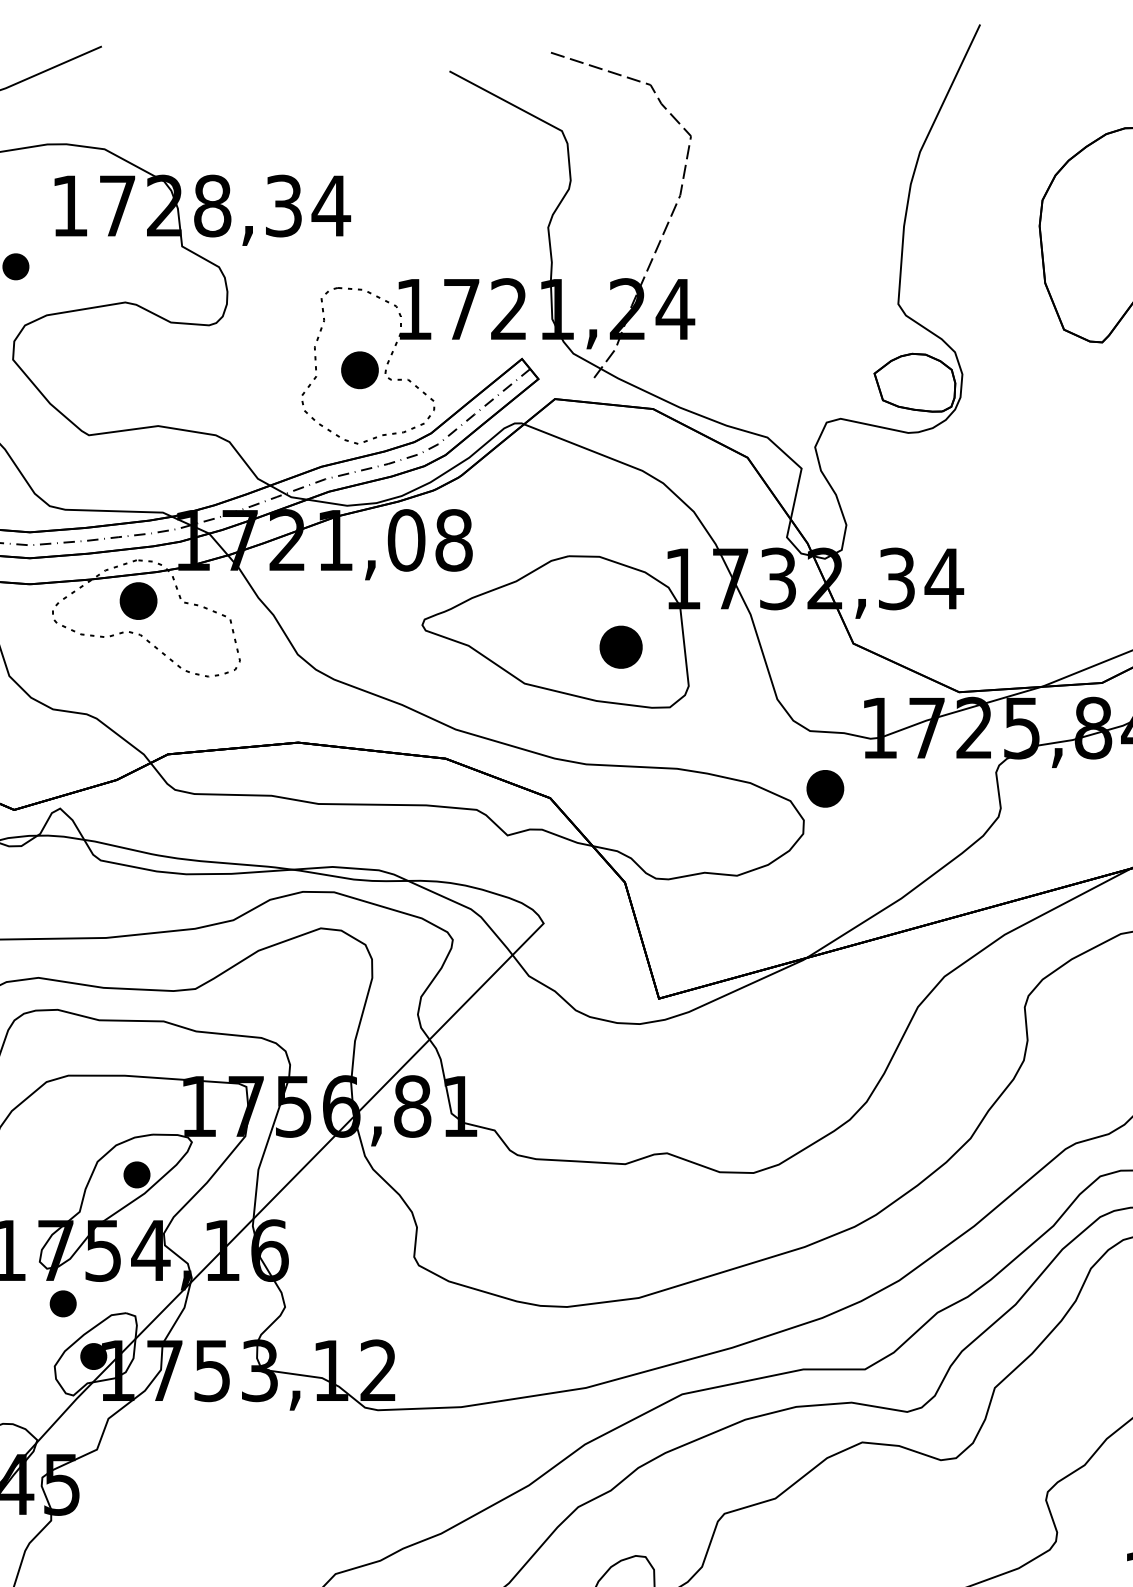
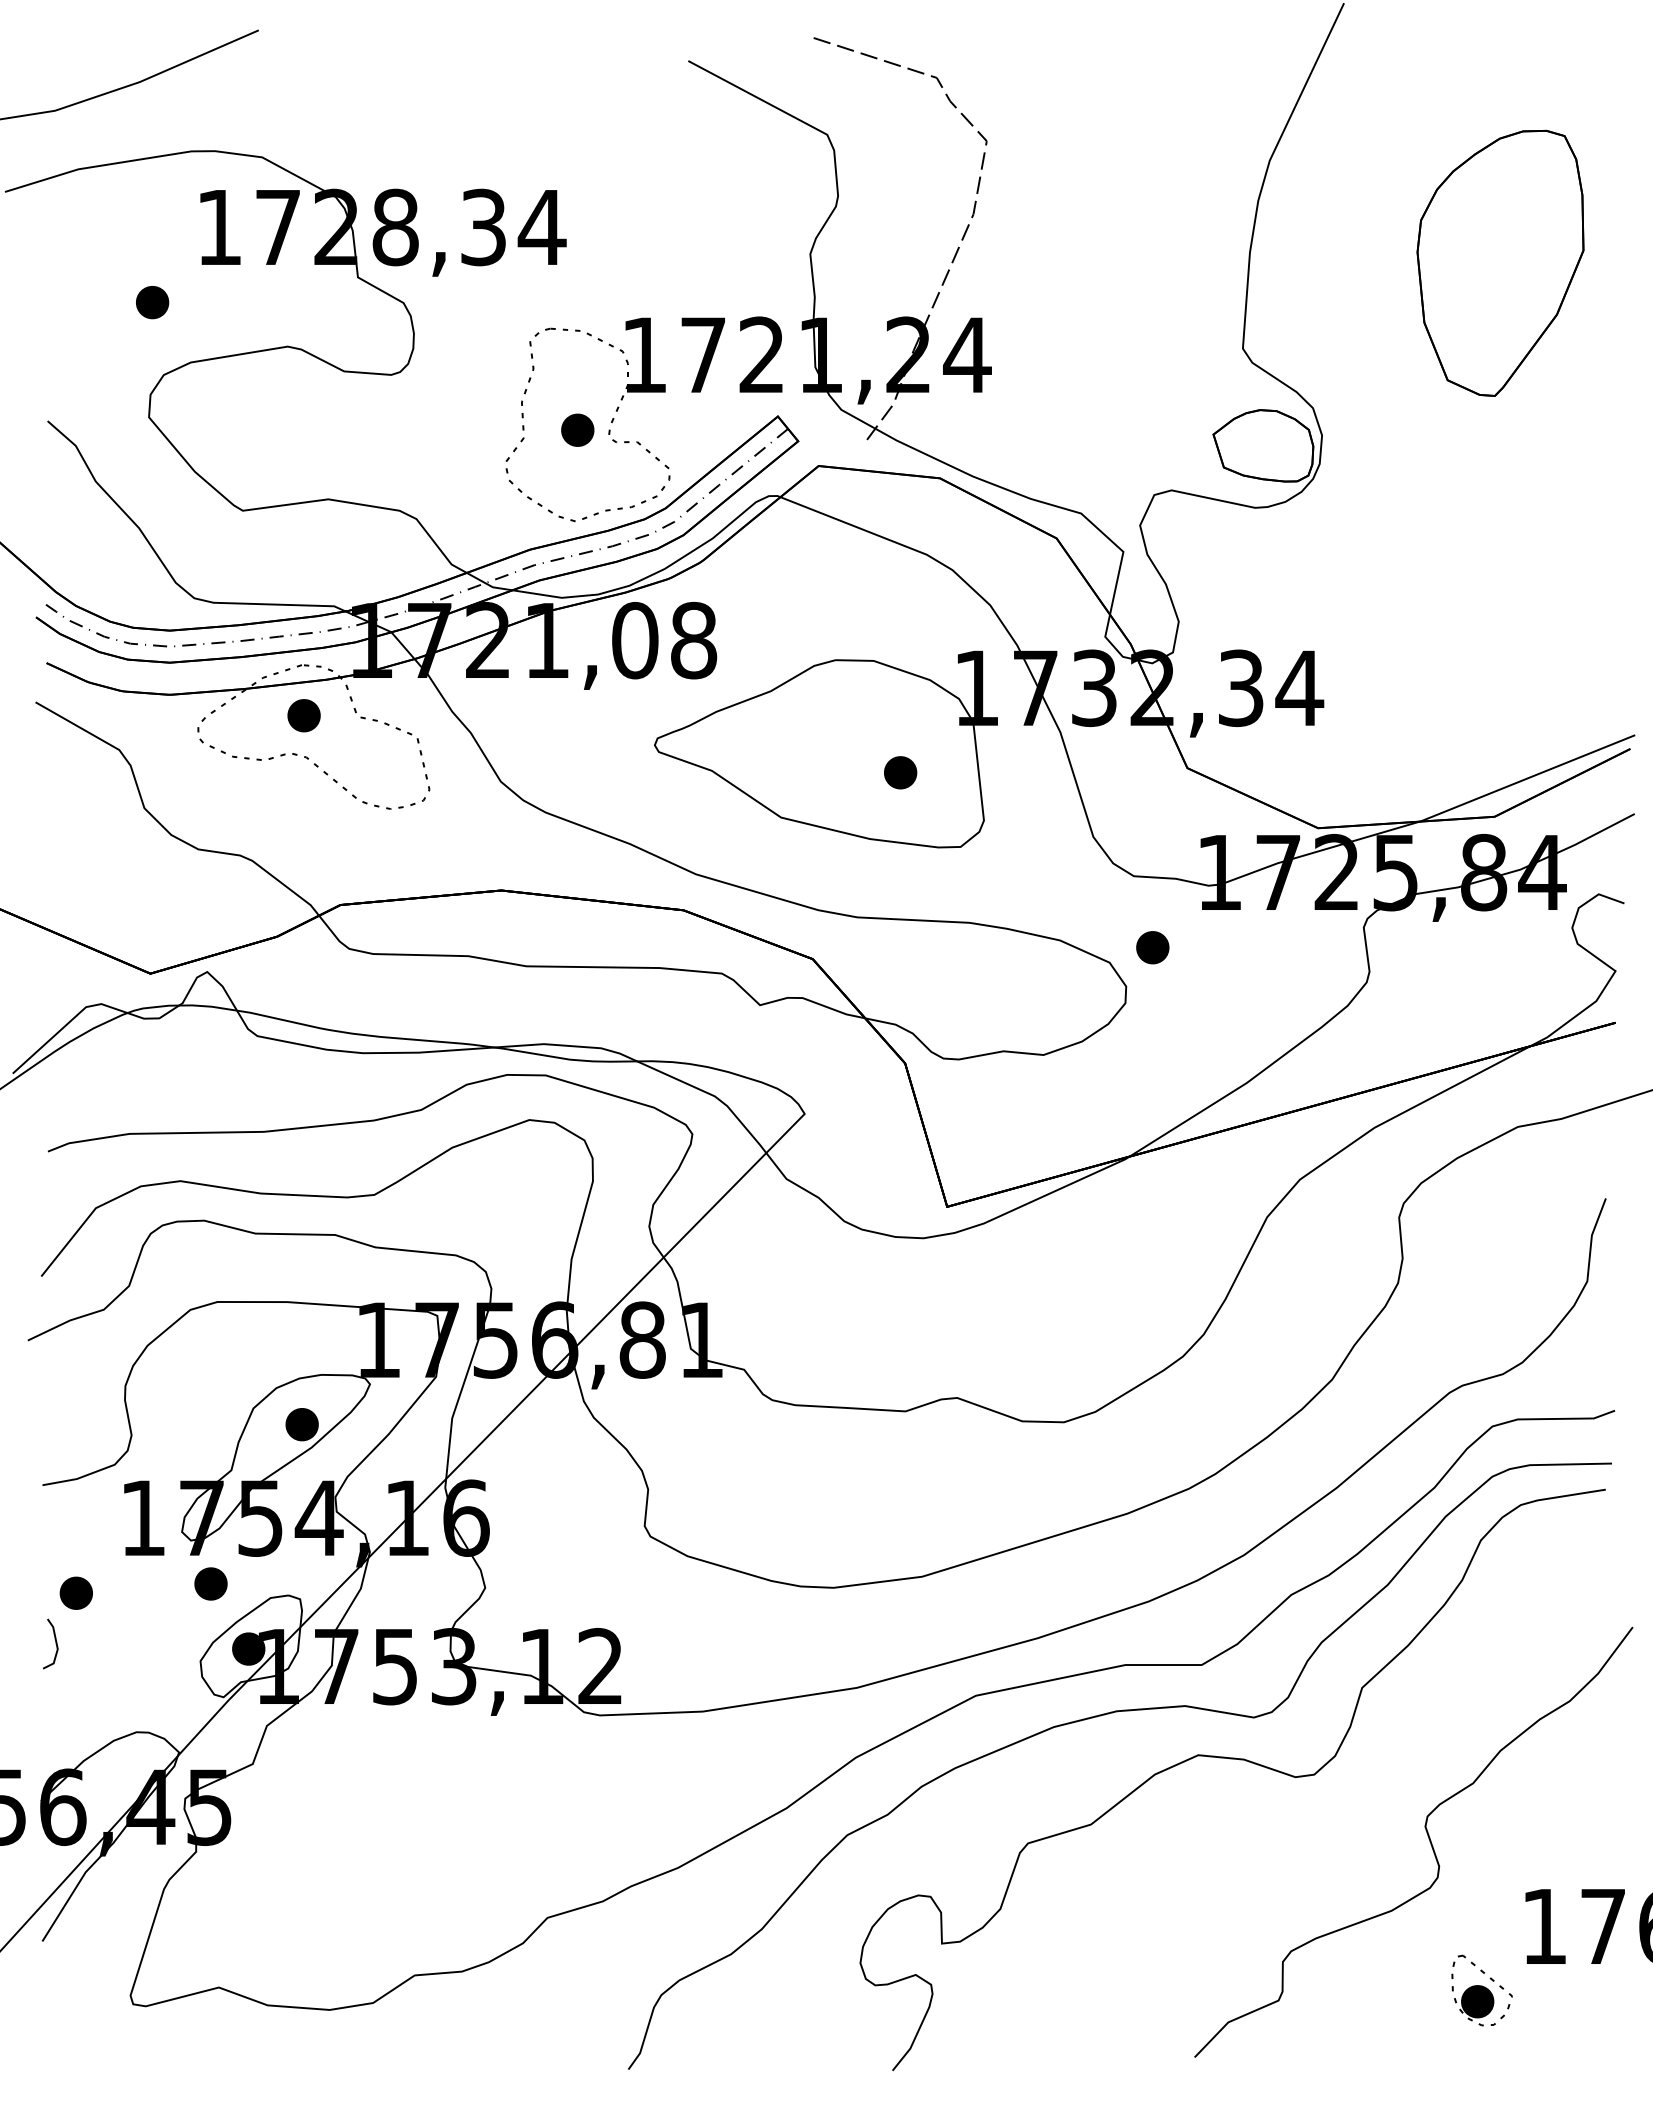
part: (359, 369) -> (577, 429), size x0.71
part: (138, 600) -> (303, 715), size x0.71
part: (621, 647) -> (900, 772), size x0.62
part: (825, 788) -> (1152, 947), size x0.71

